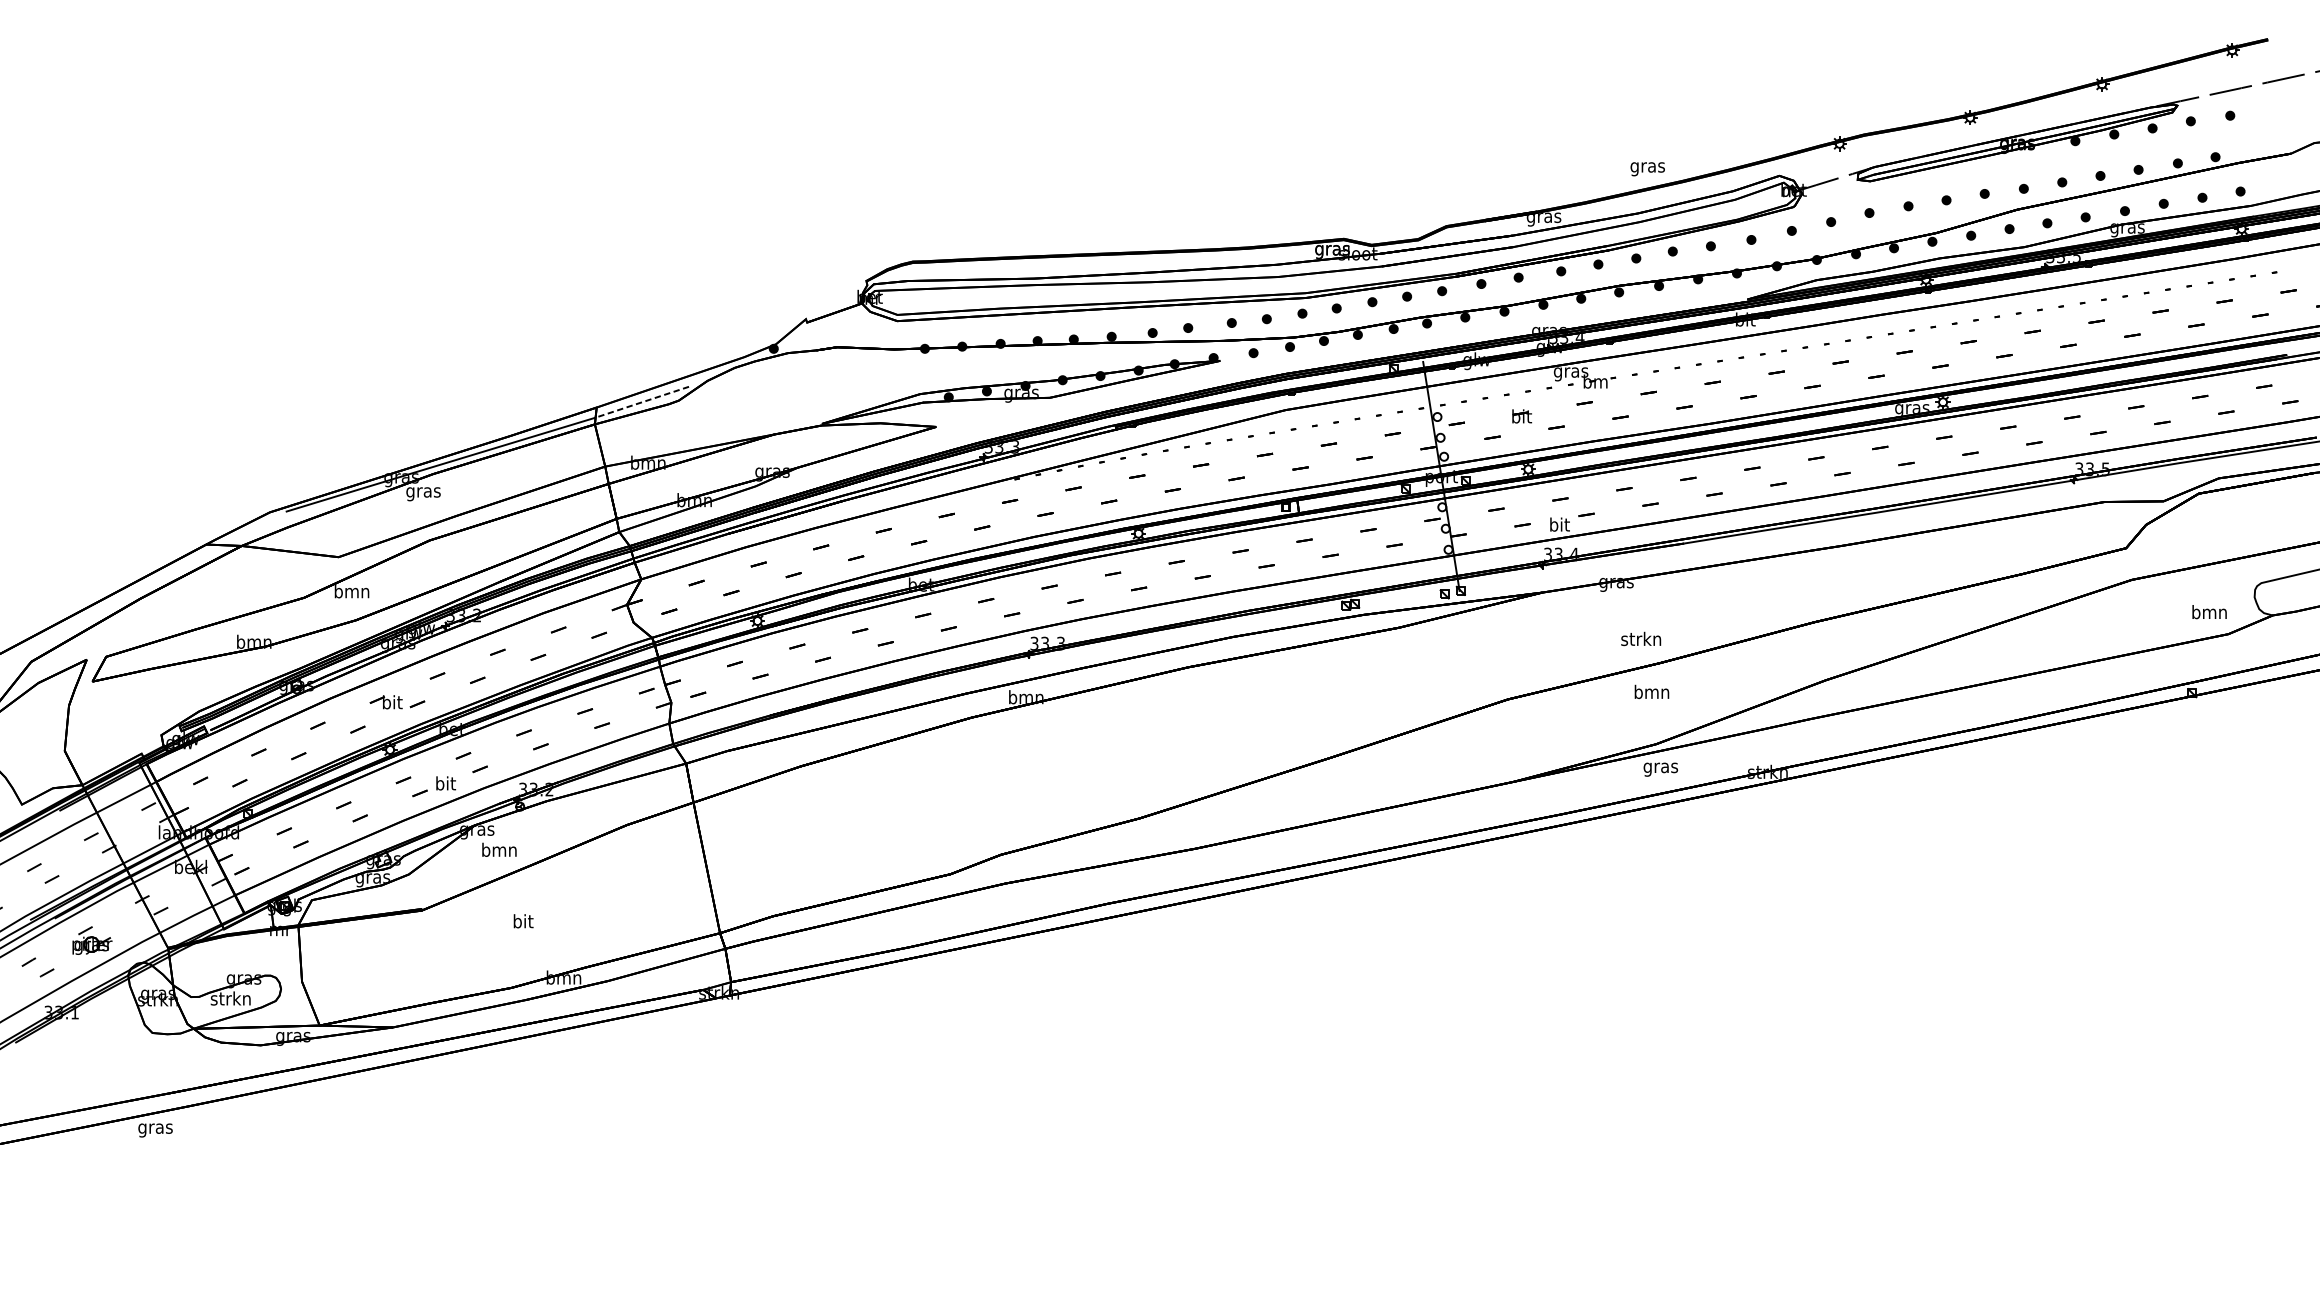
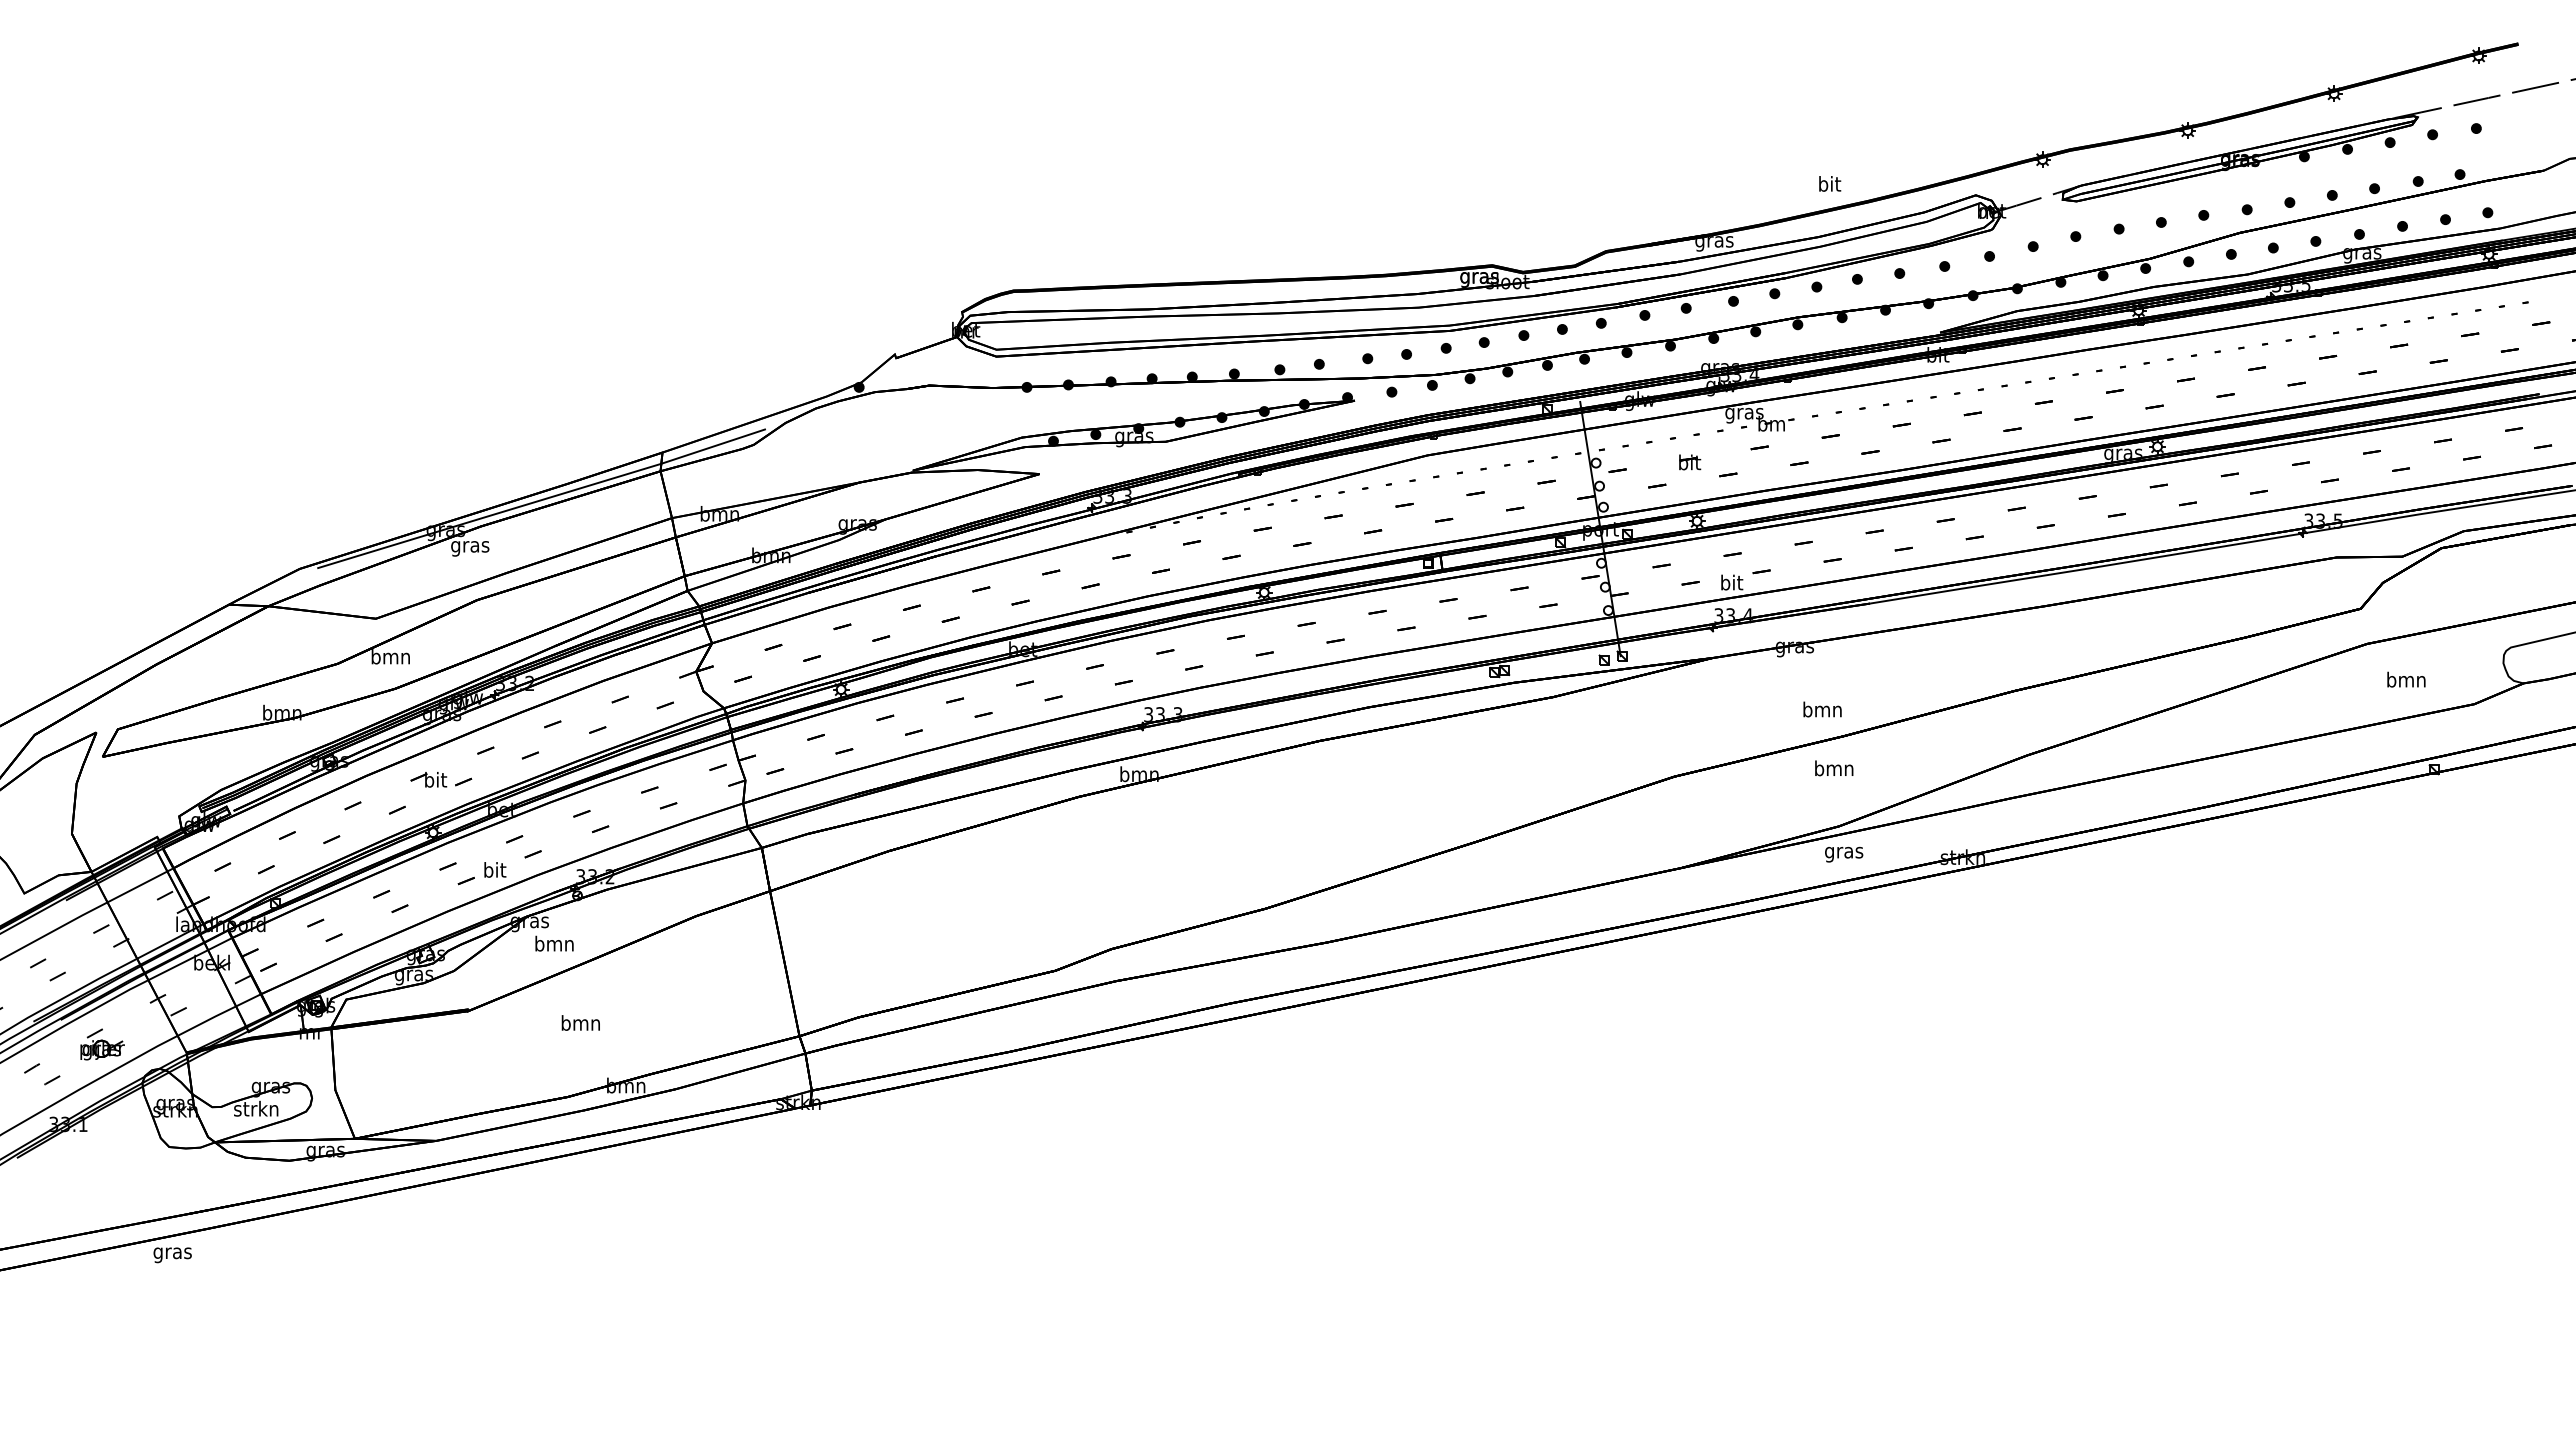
text: (1647, 167) -> (1829, 185), gras -> bit
line: (642, 402) -> (713, 446), dashed -> solid
text: (2209, 611) -> (2406, 679), moved
text: (1641, 638) -> (1822, 709), strkn -> bmn
text: (522, 920) -> (580, 1022), bit -> bmn

